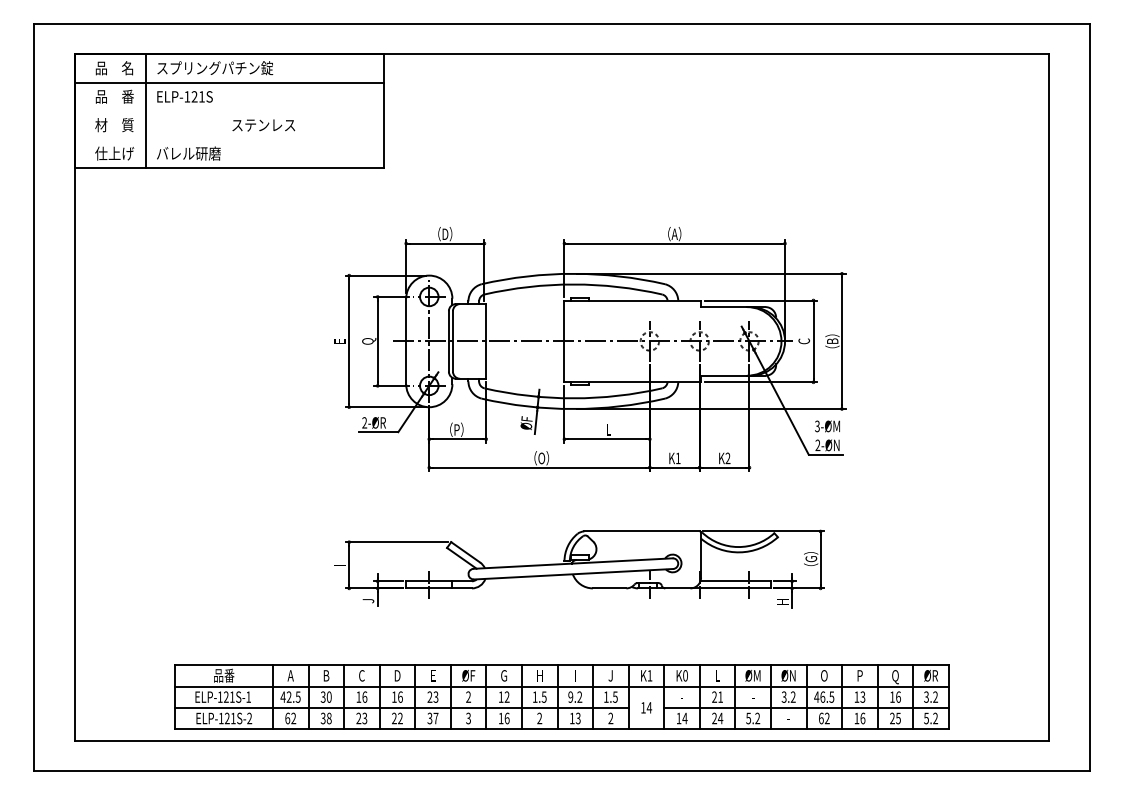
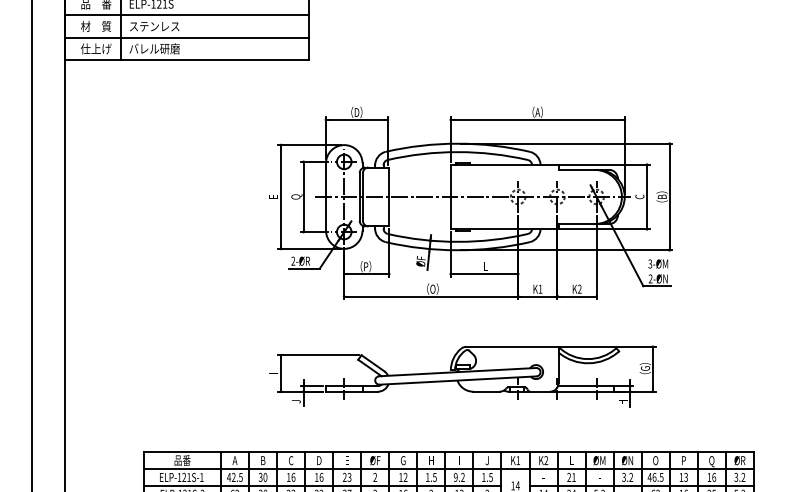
line: (229, 111) -> (186, 15), added
text: (263, 125) -> (154, 26), moved
line: (229, 139) -> (186, 37), added
text: (685, 675) -> (546, 460), K0 -> K2

